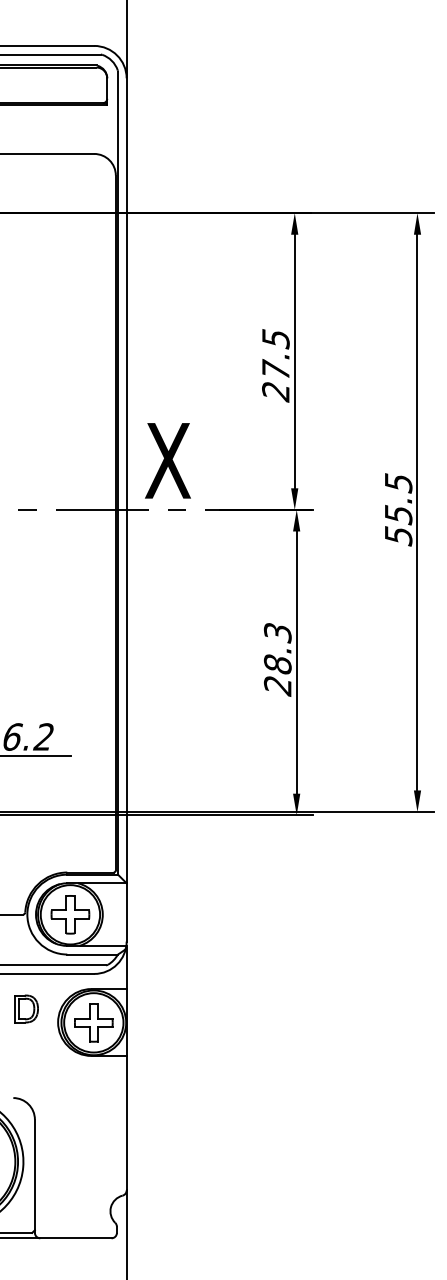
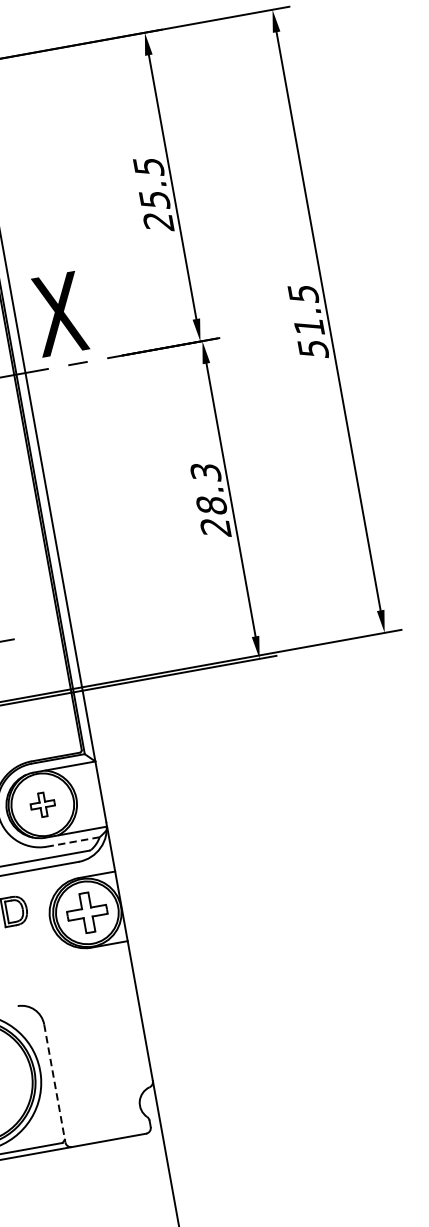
text: (275, 369) -> (154, 199), 27.5 -> 25.5
text: (398, 514) -> (309, 326), 55.5 -> 51.5
part: (70, 914) -> (42, 804), size x0.6
line: (92, 954) -> (73, 841), solid -> dashed
line: (34, 1176) -> (54, 1083), solid -> dashed

